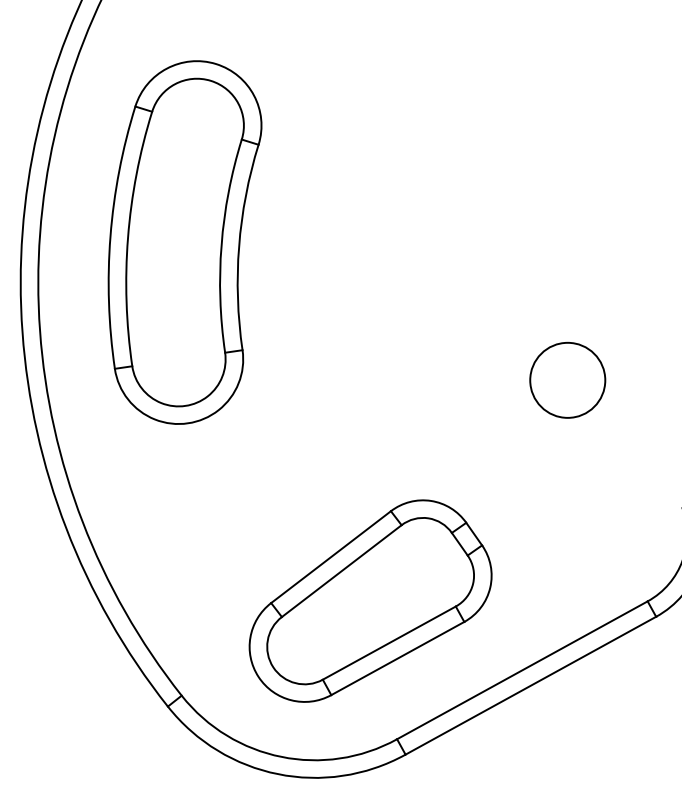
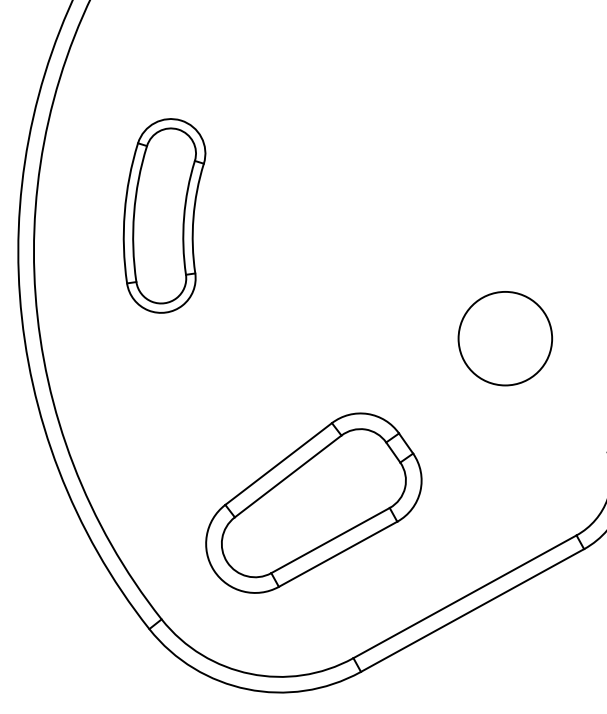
part: (184, 242) -> (164, 215), size x0.6
circle: (567, 380) -> (505, 338), size x1.4
part: (370, 600) -> (313, 502), moved

